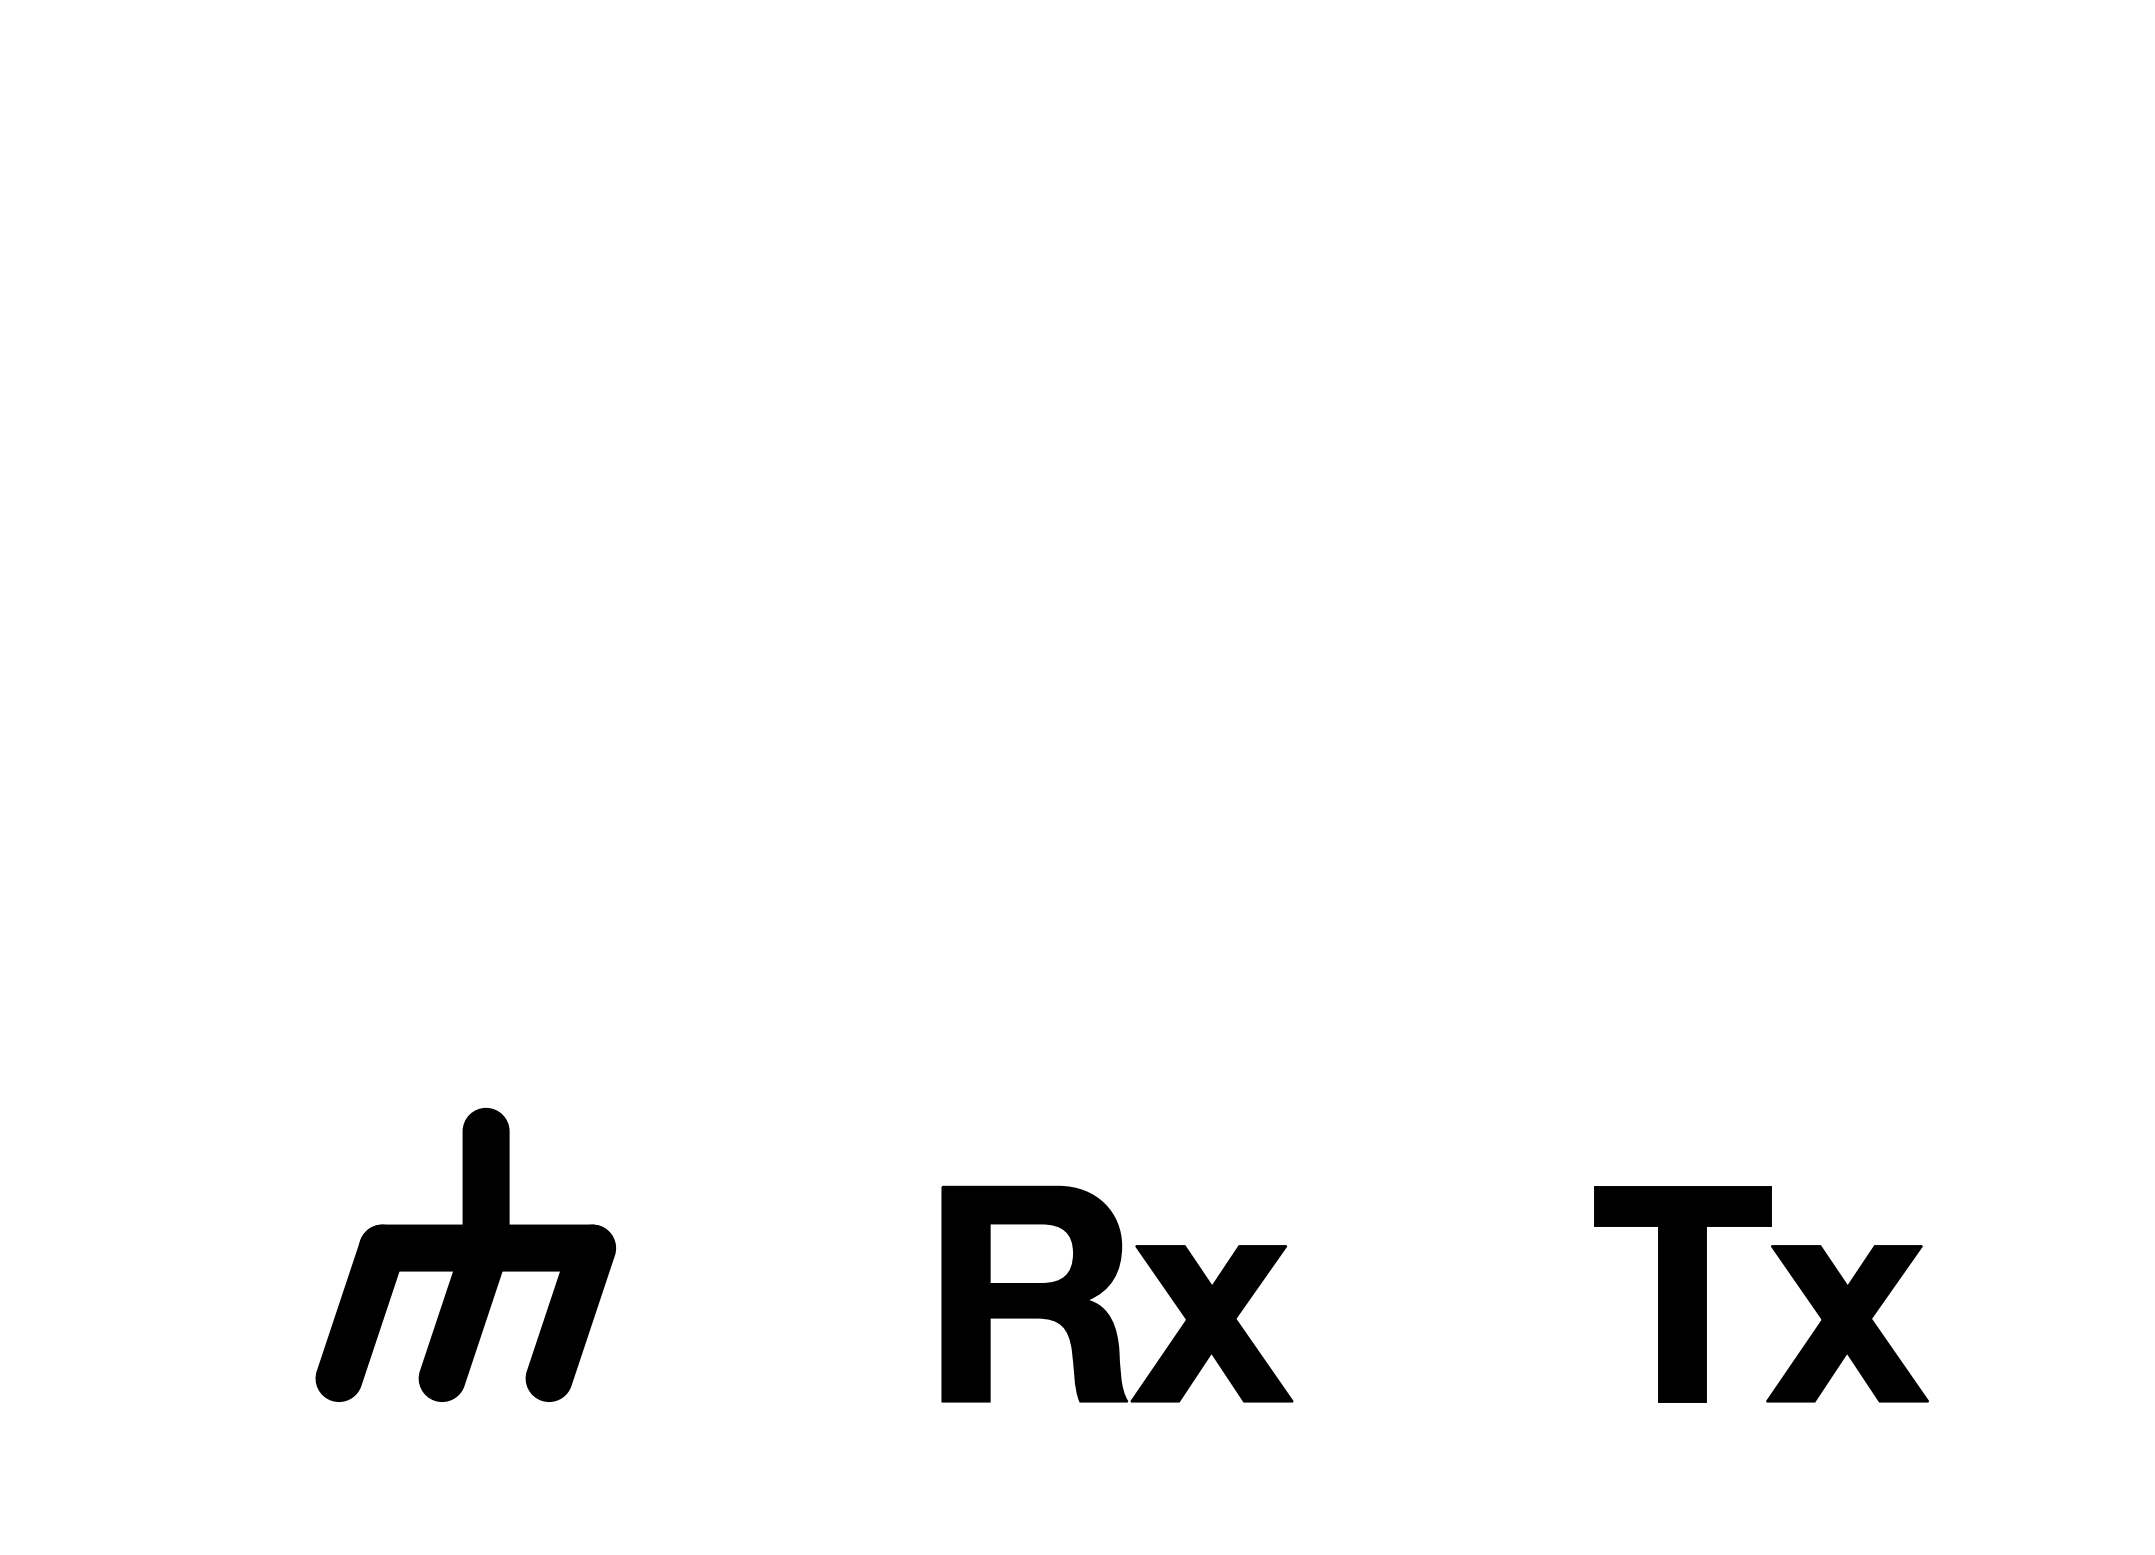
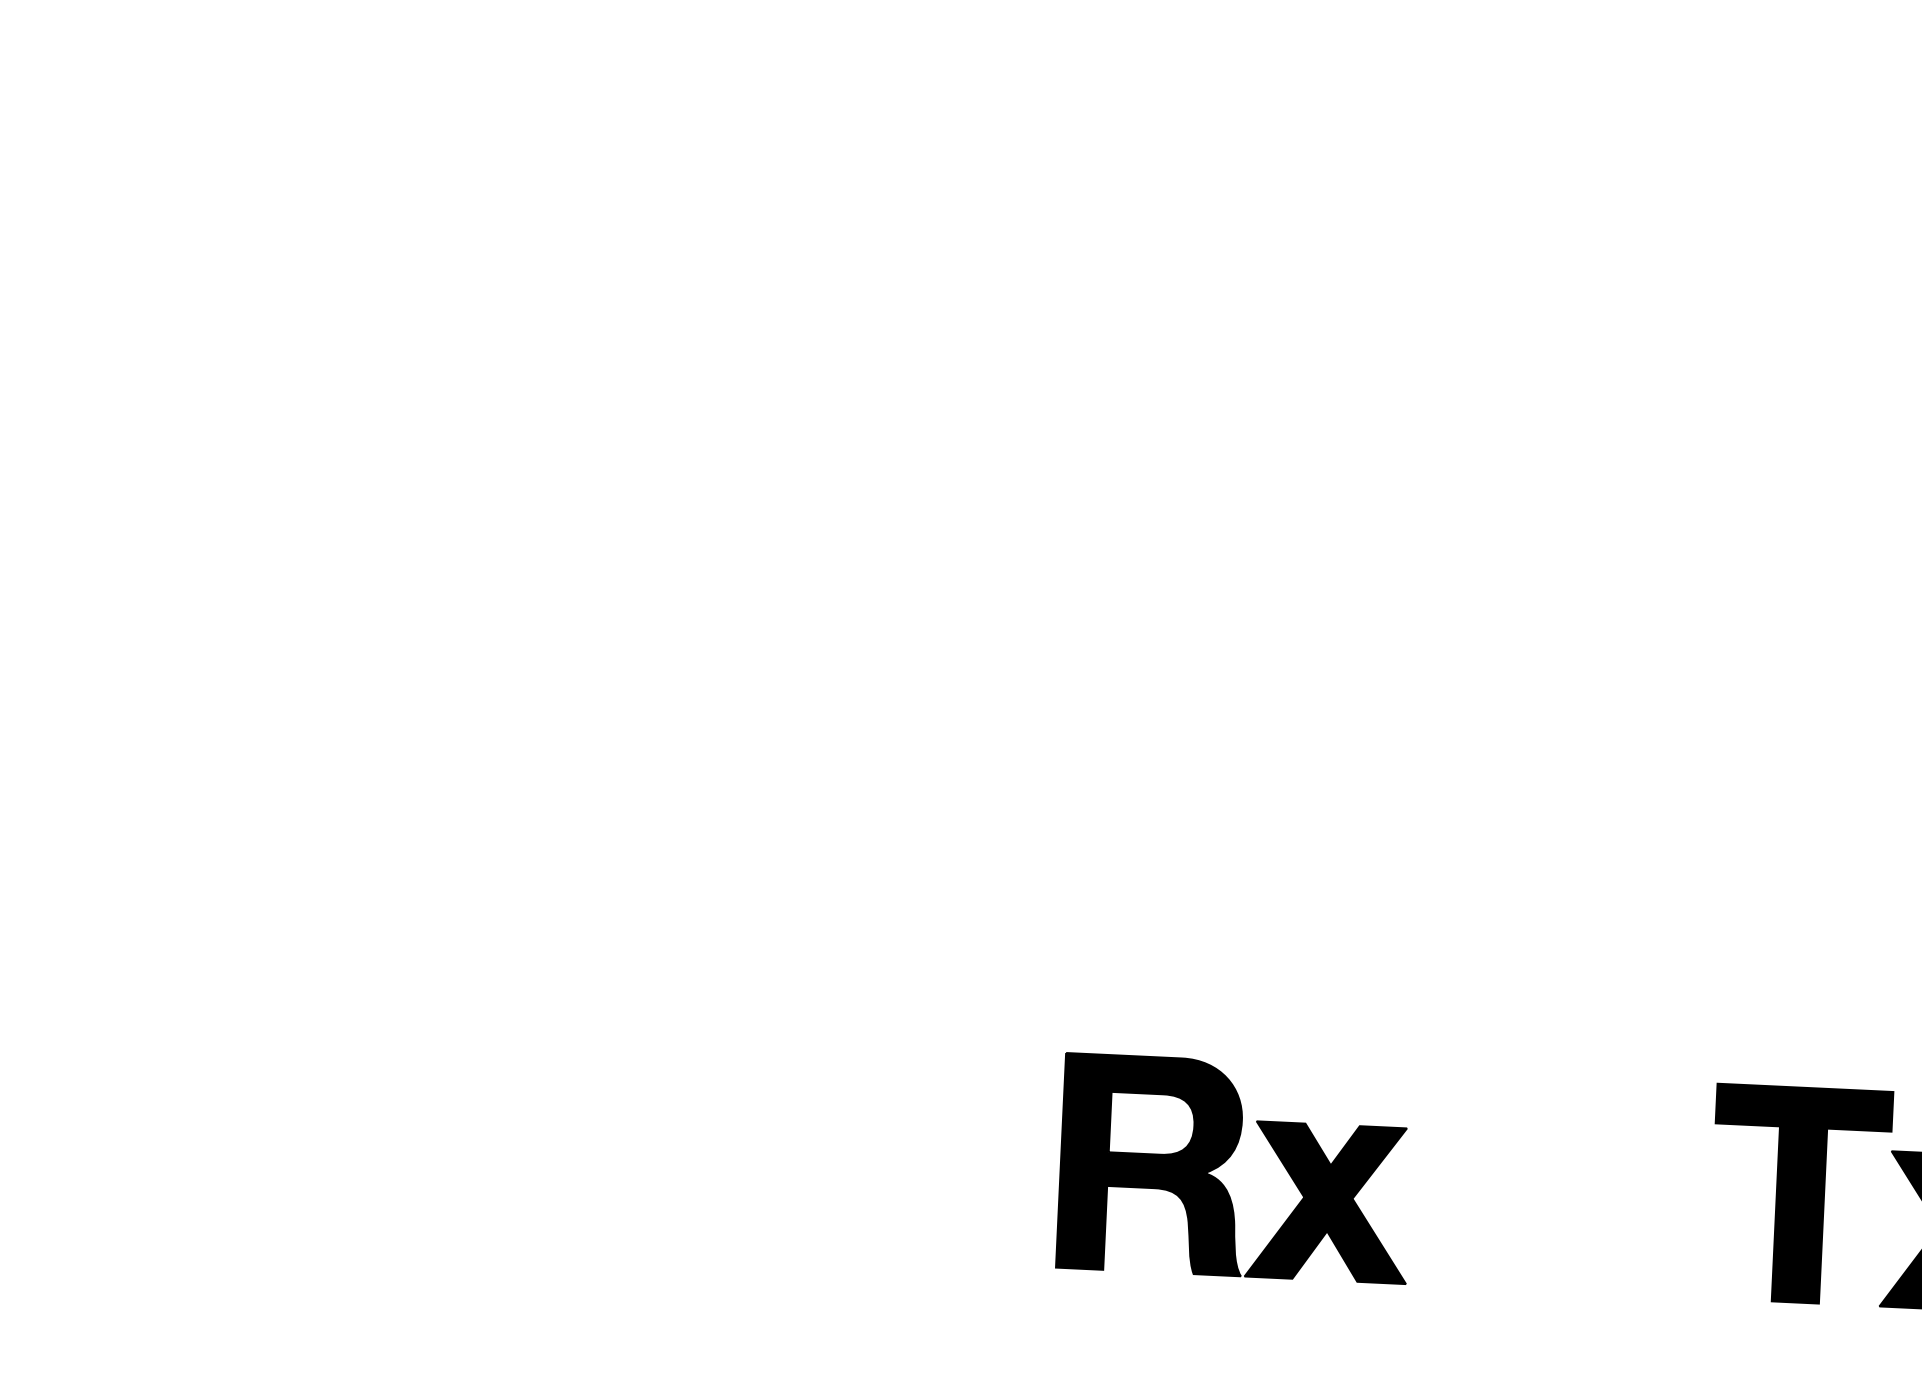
part: (465, 1254) -> (586, 1098), removed

